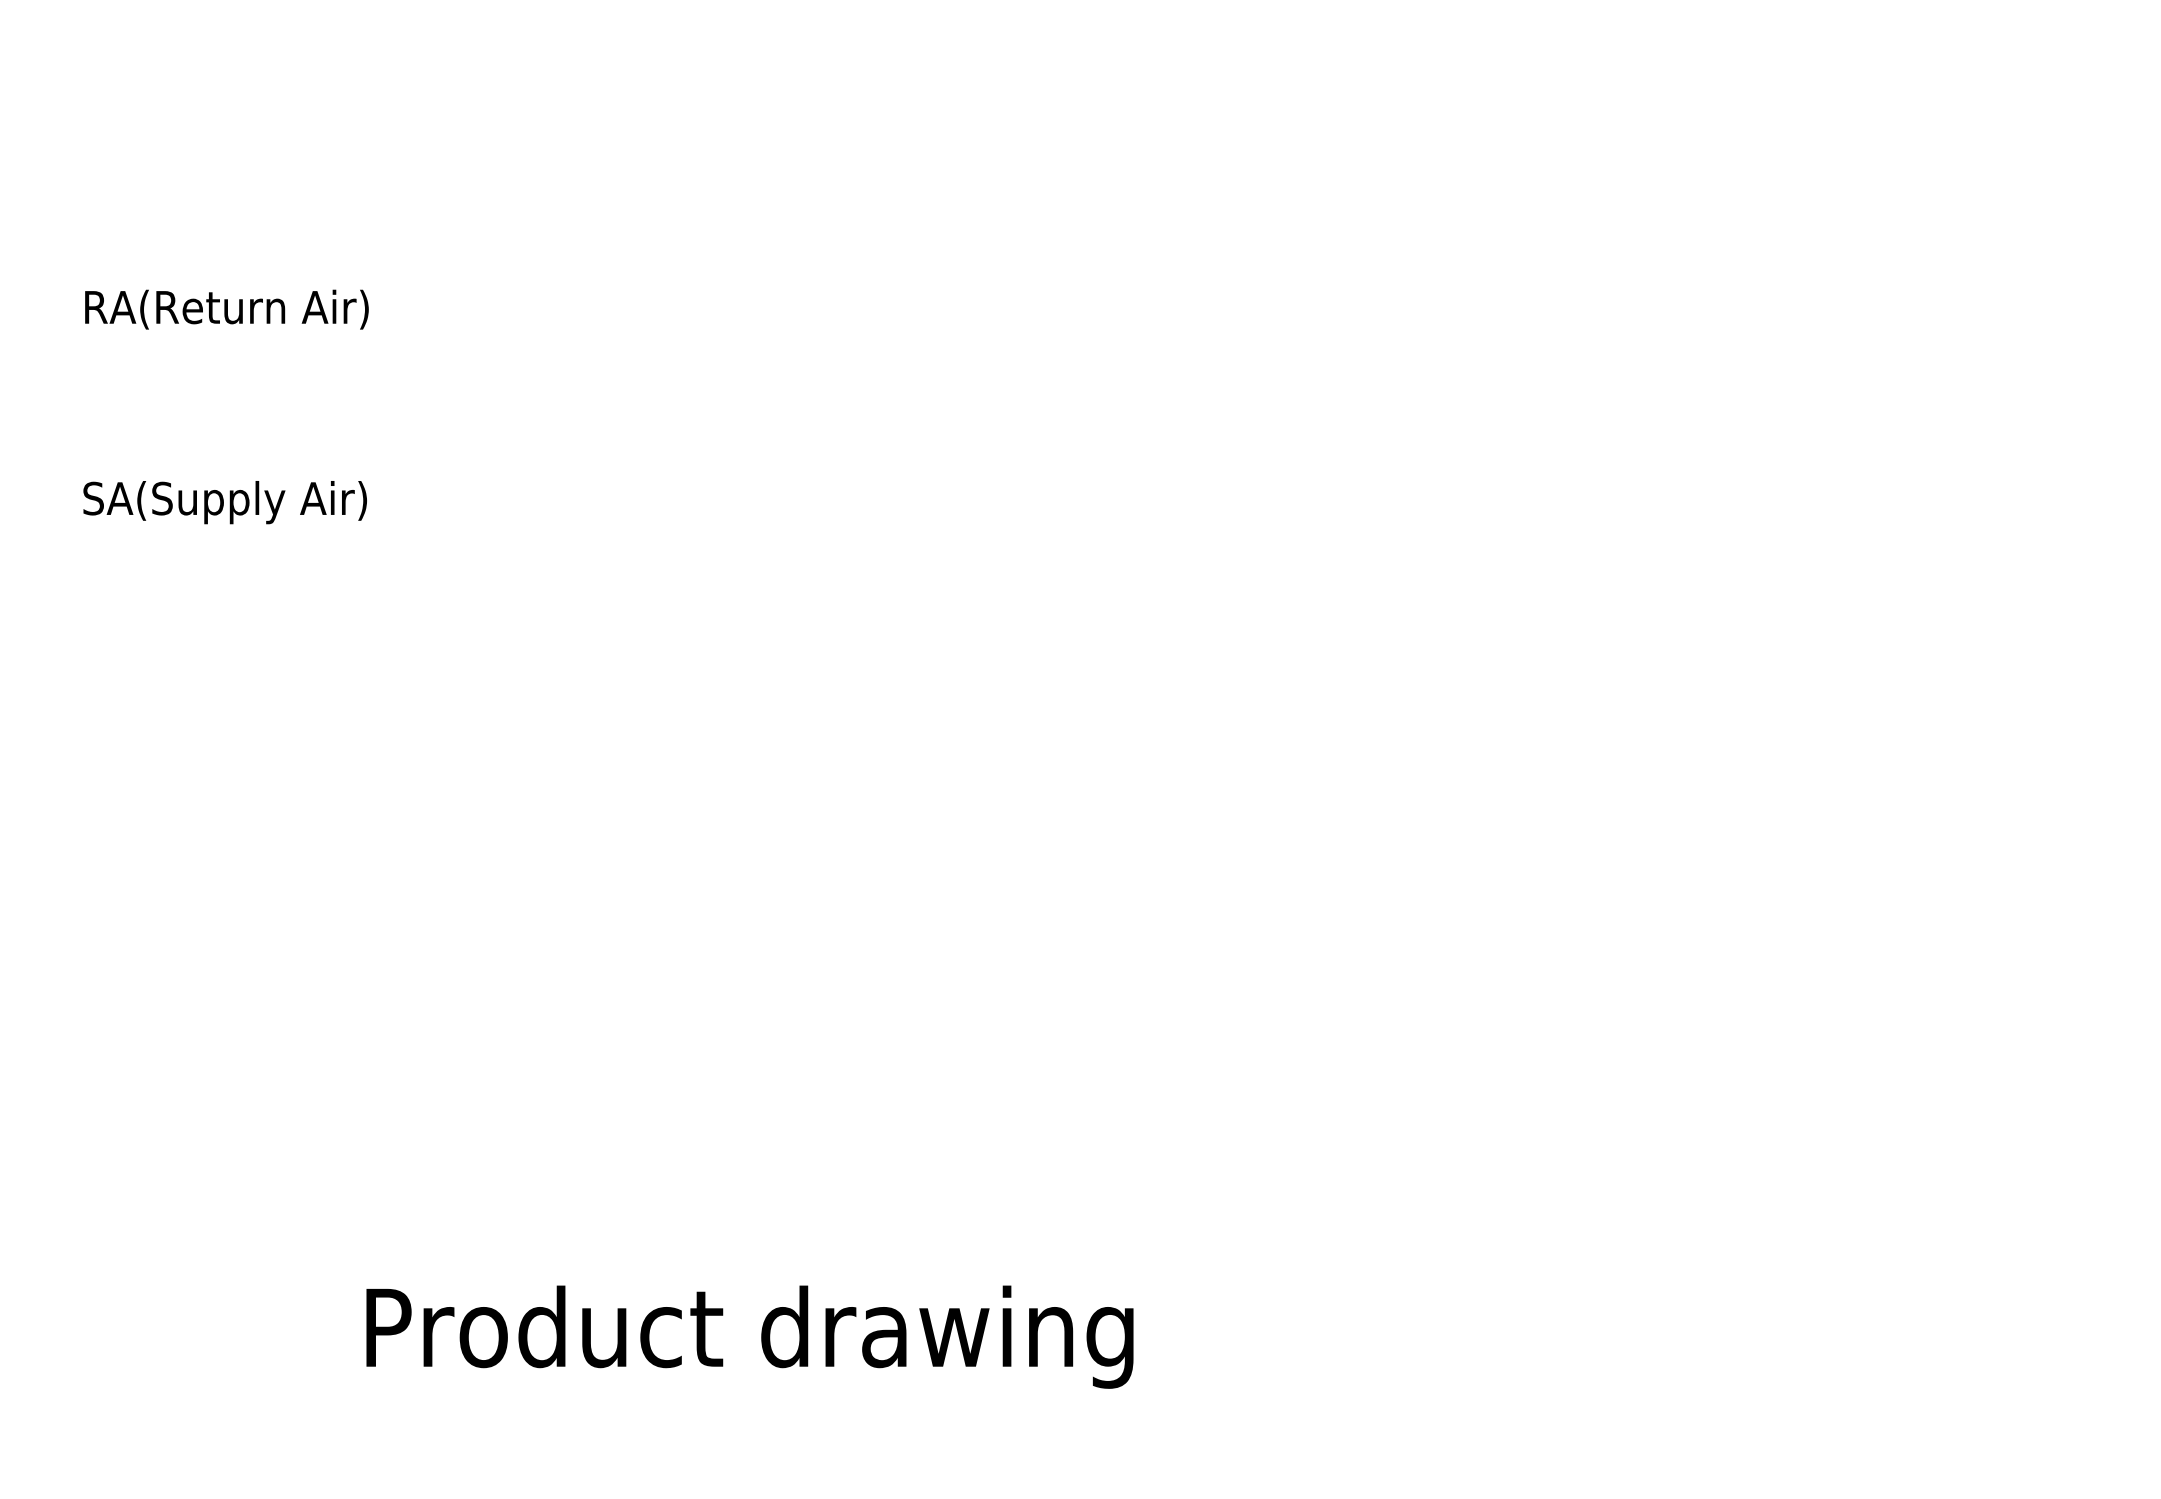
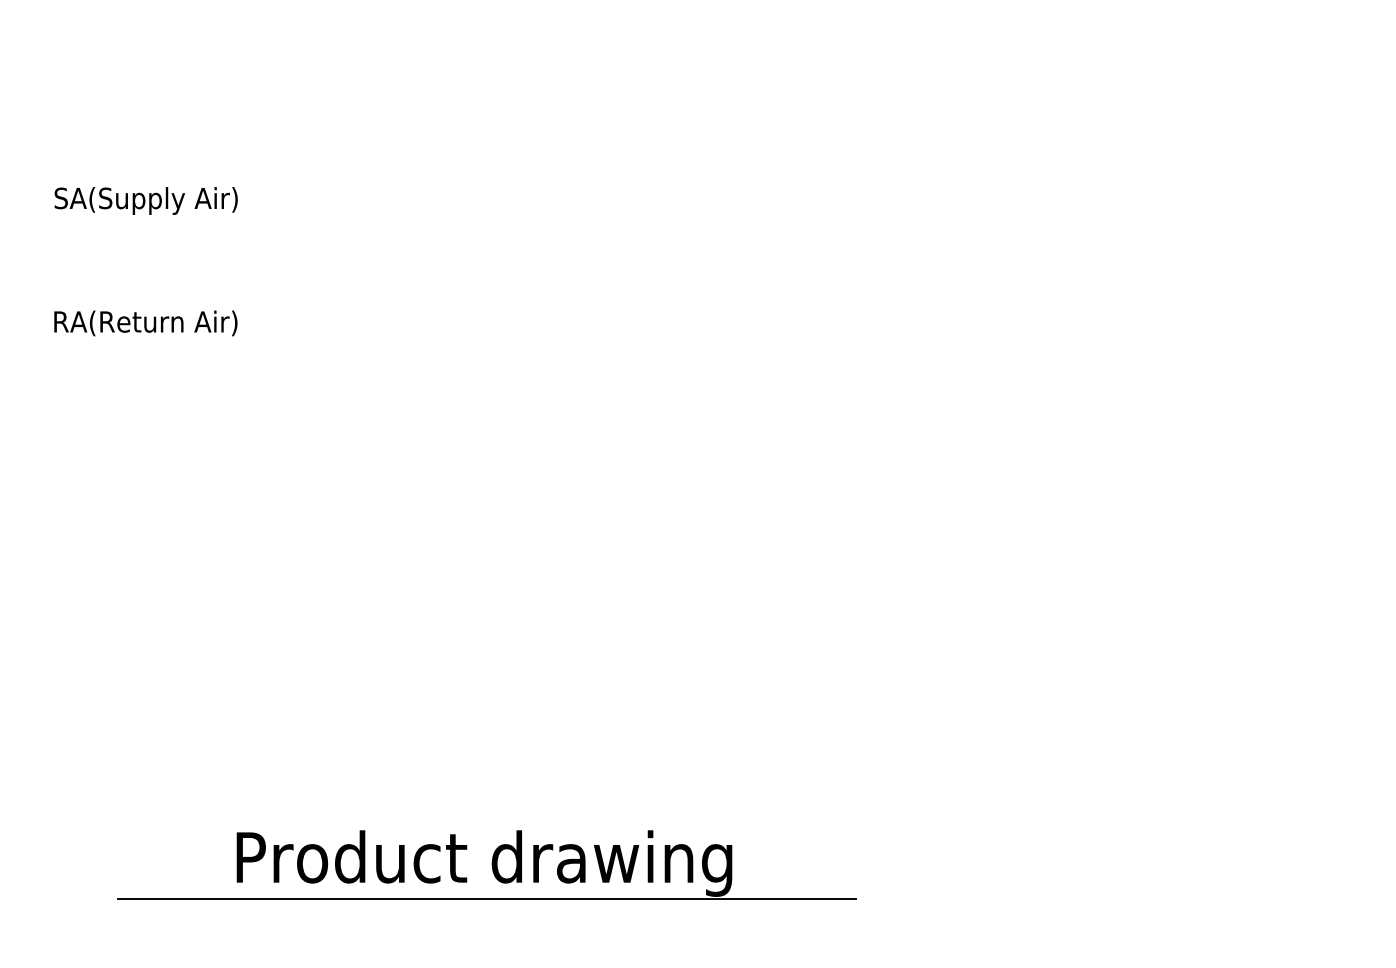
text: (226, 310) -> (146, 200), RA(Return Air) -> SA(Supply Air)
text: (225, 502) -> (145, 324), SA(Supply Air) -> RA(Return Air)
line: (754, 1391) -> (487, 898), added

